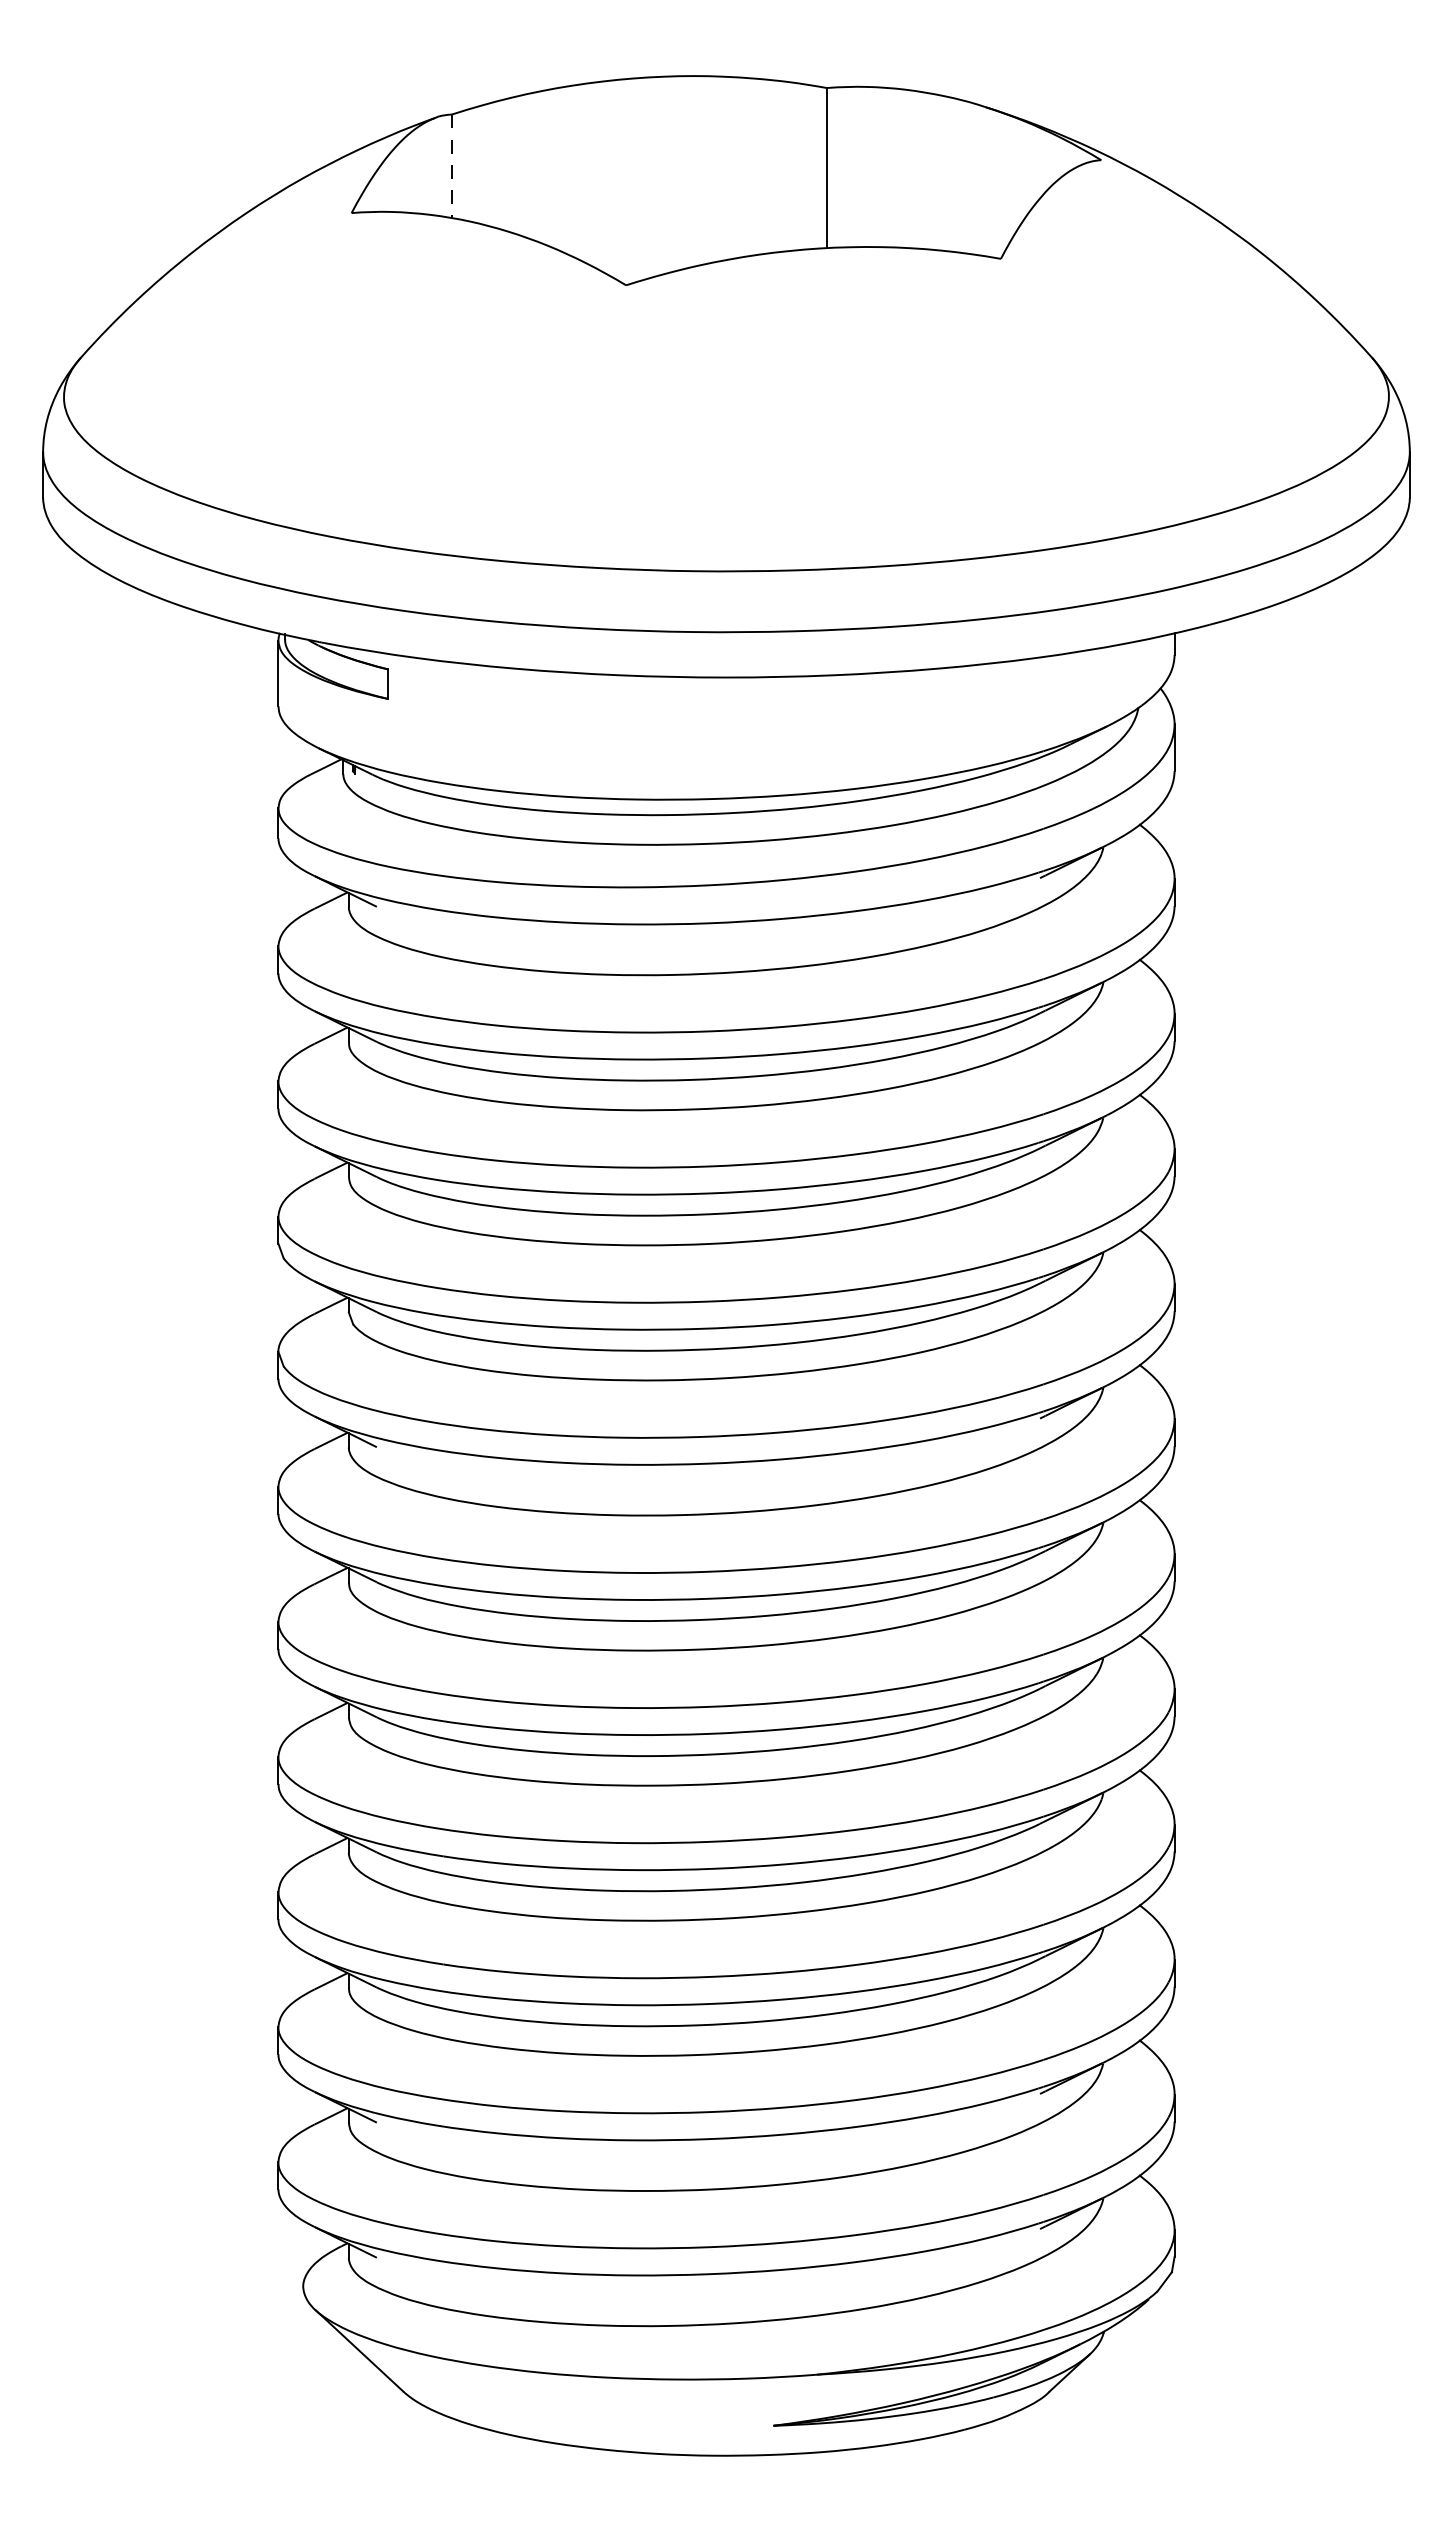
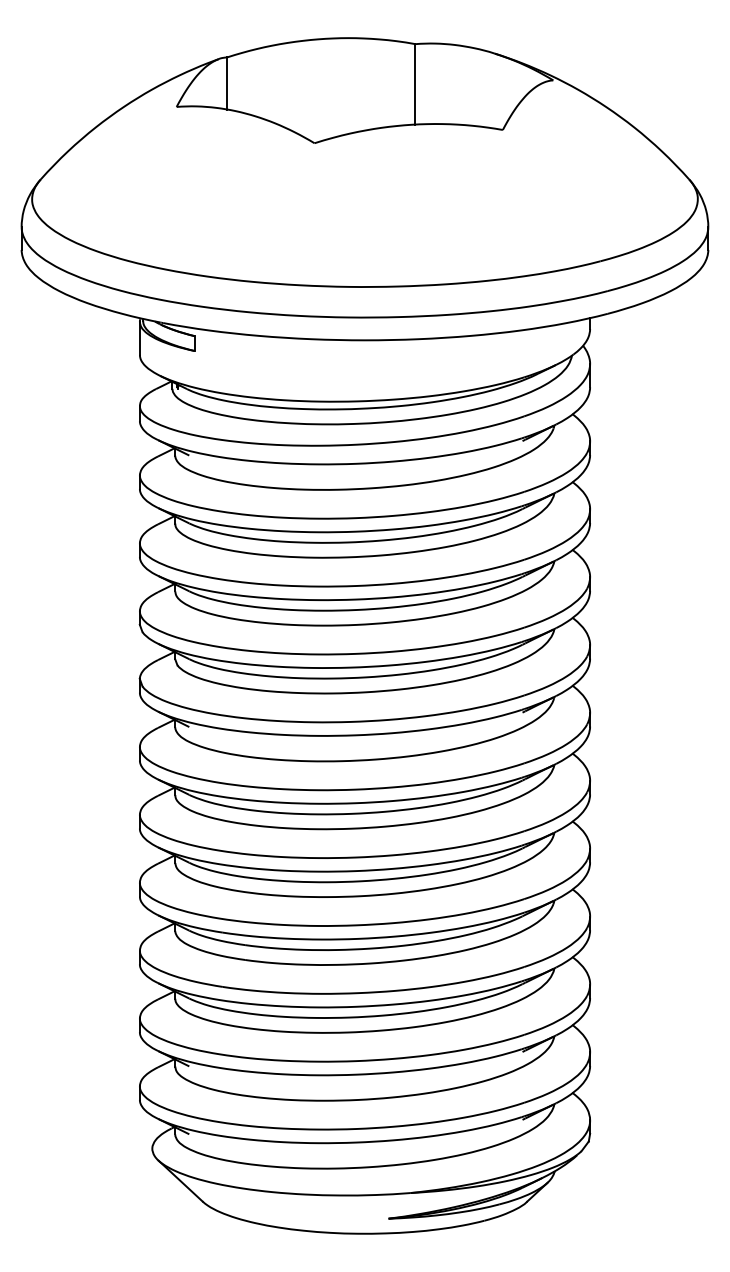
line: (452, 168) -> (227, 84), dashed -> solid

